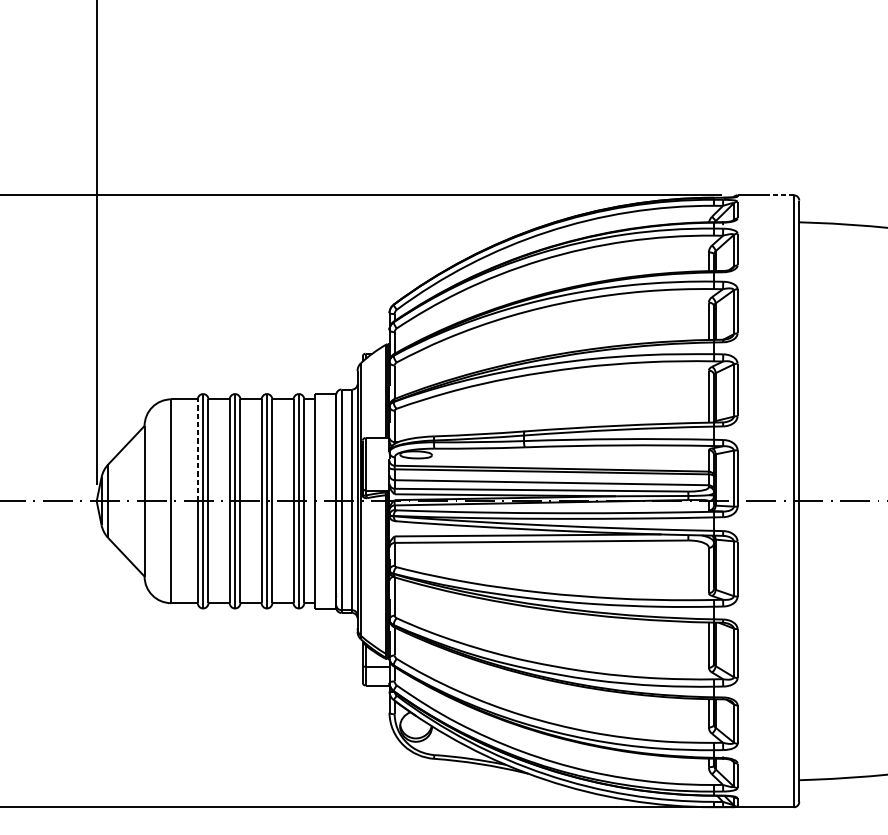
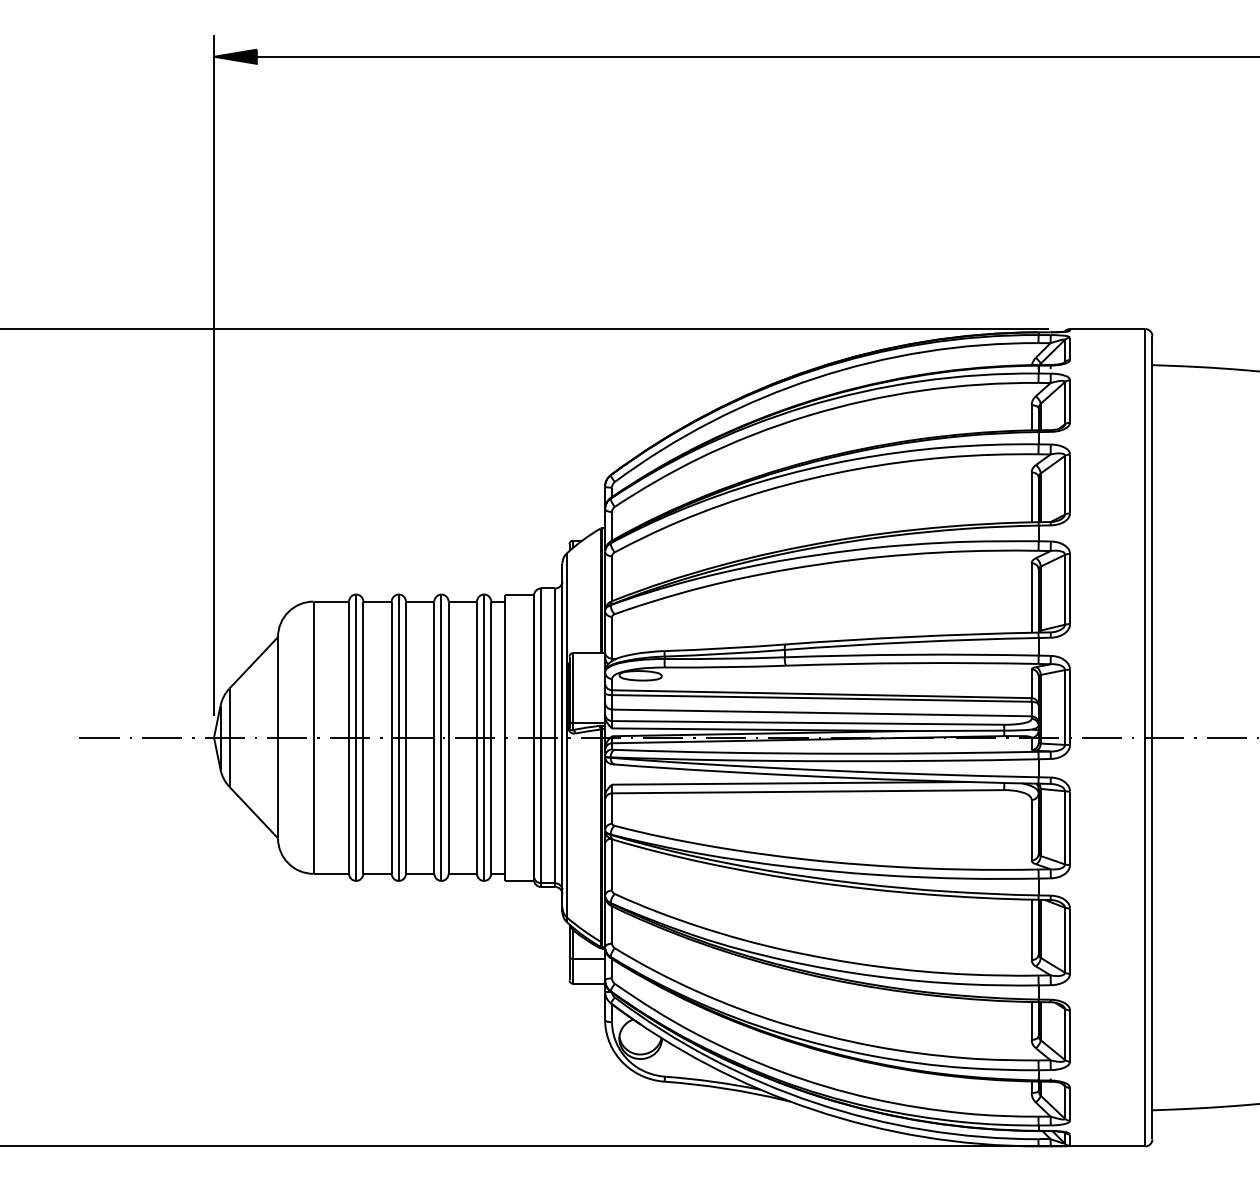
line: (779, 195) -> (1125, 329), dashed -> solid
line: (198, 450) -> (349, 669), dashed -> solid

